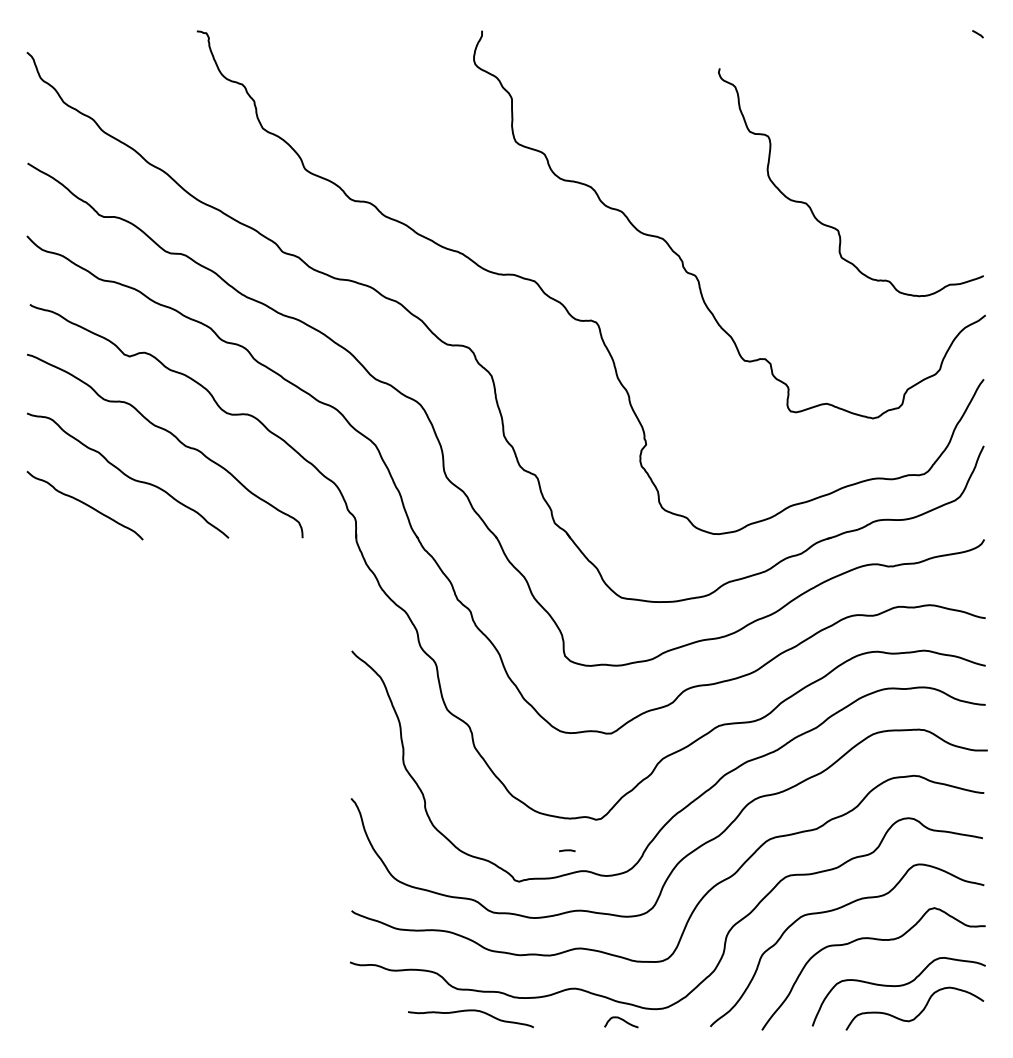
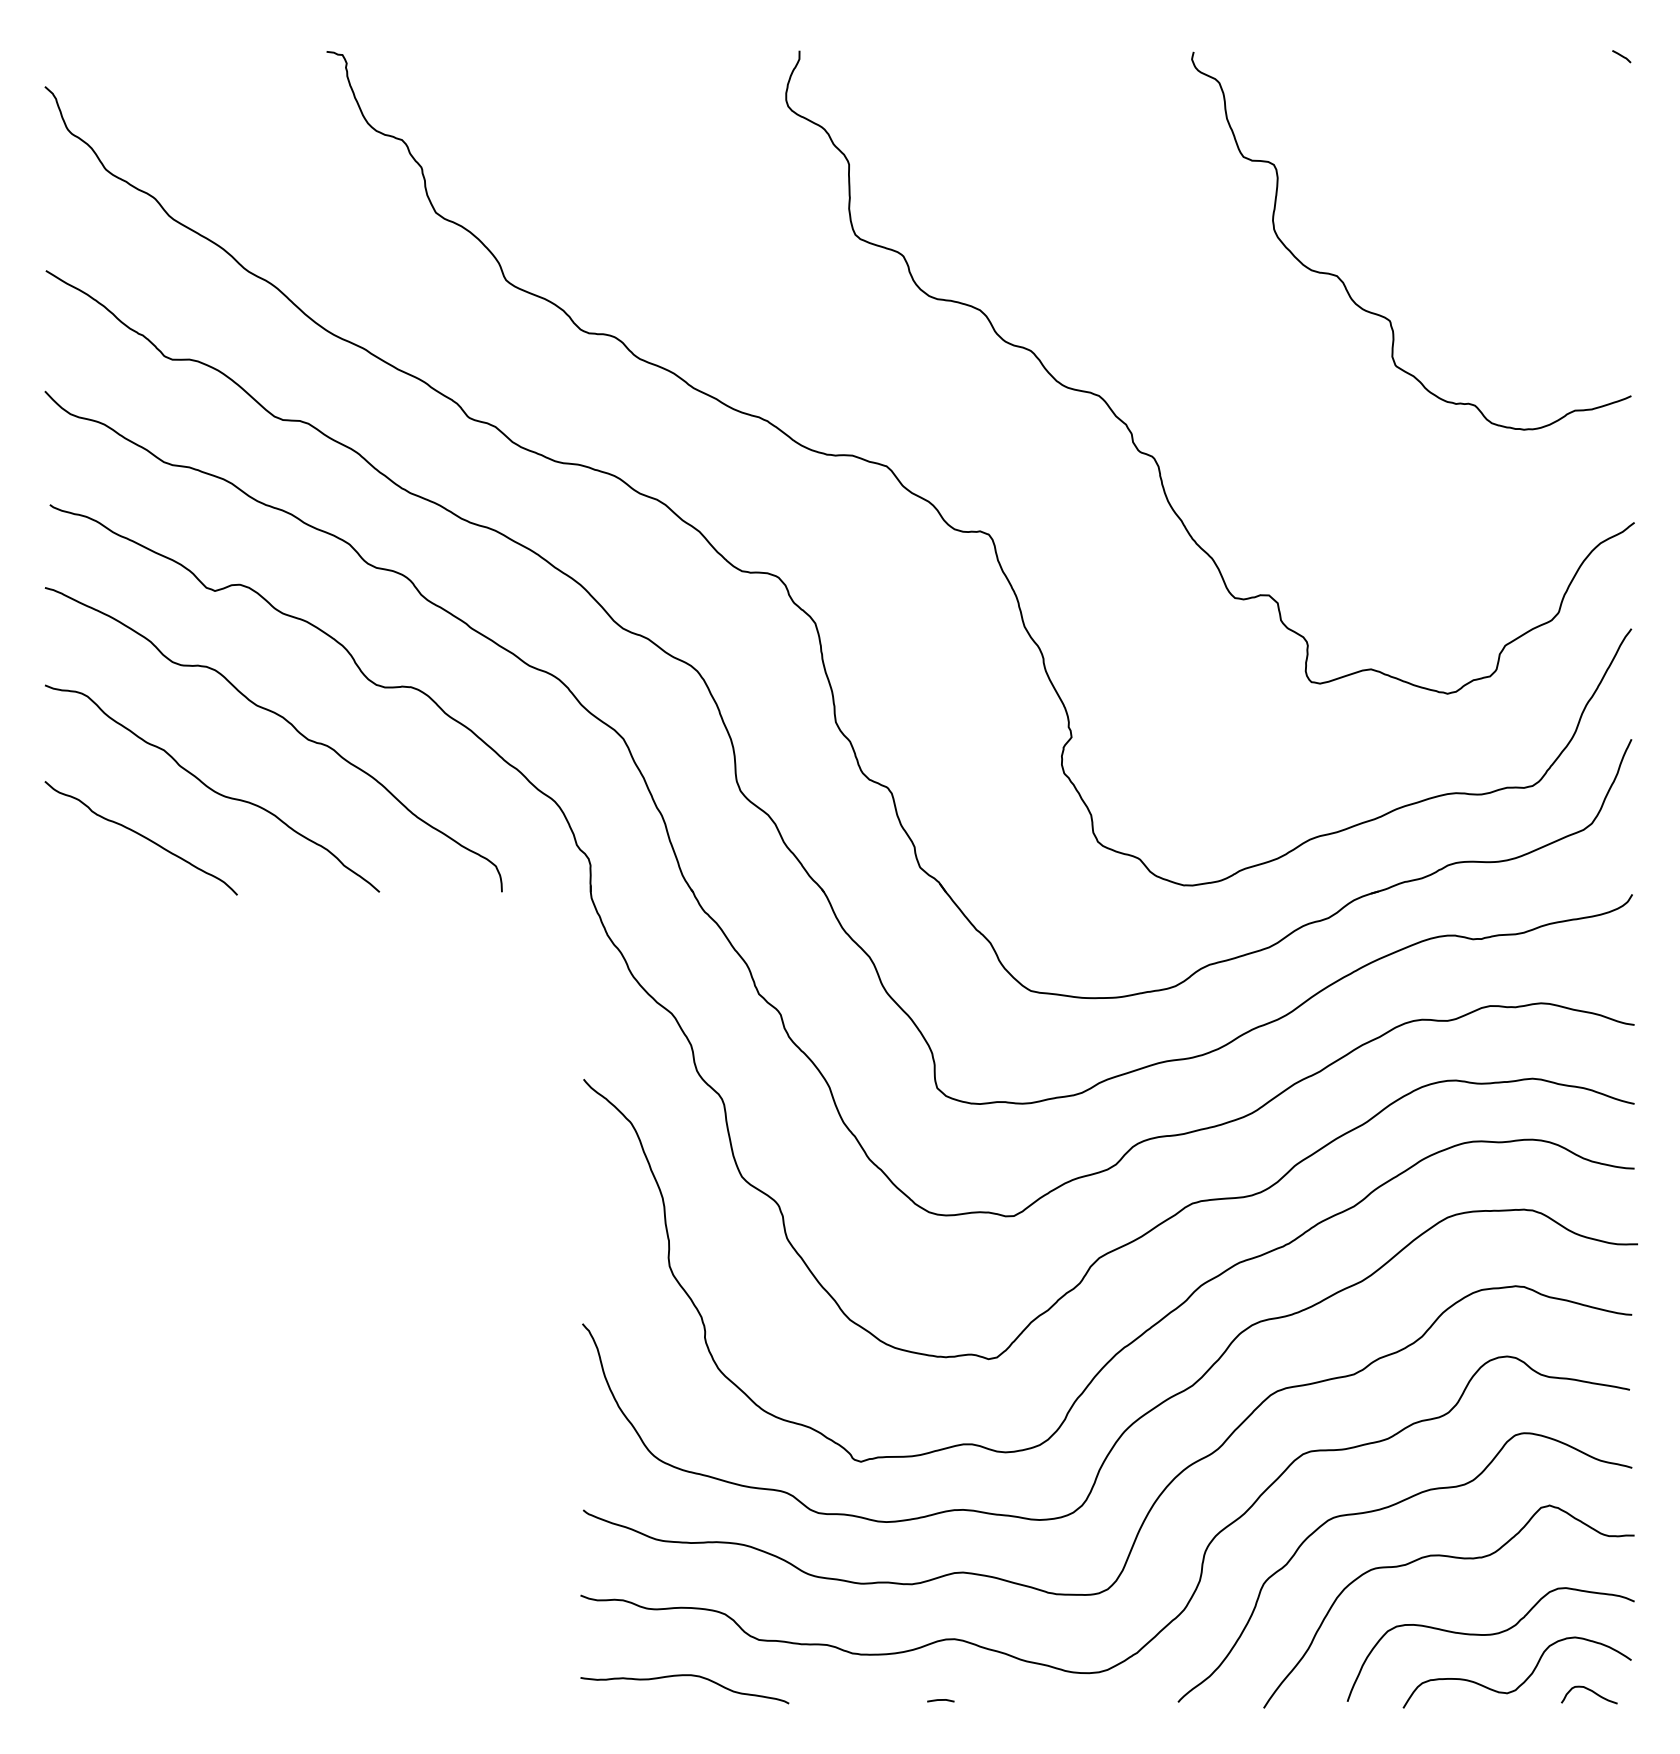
curve: (810, 206) -> (1344, 280), moved
line: (567, 850) -> (941, 1700), moved
curve: (470, 1011) -> (684, 1677), moved
curve: (621, 1020) -> (1589, 1691), moved

